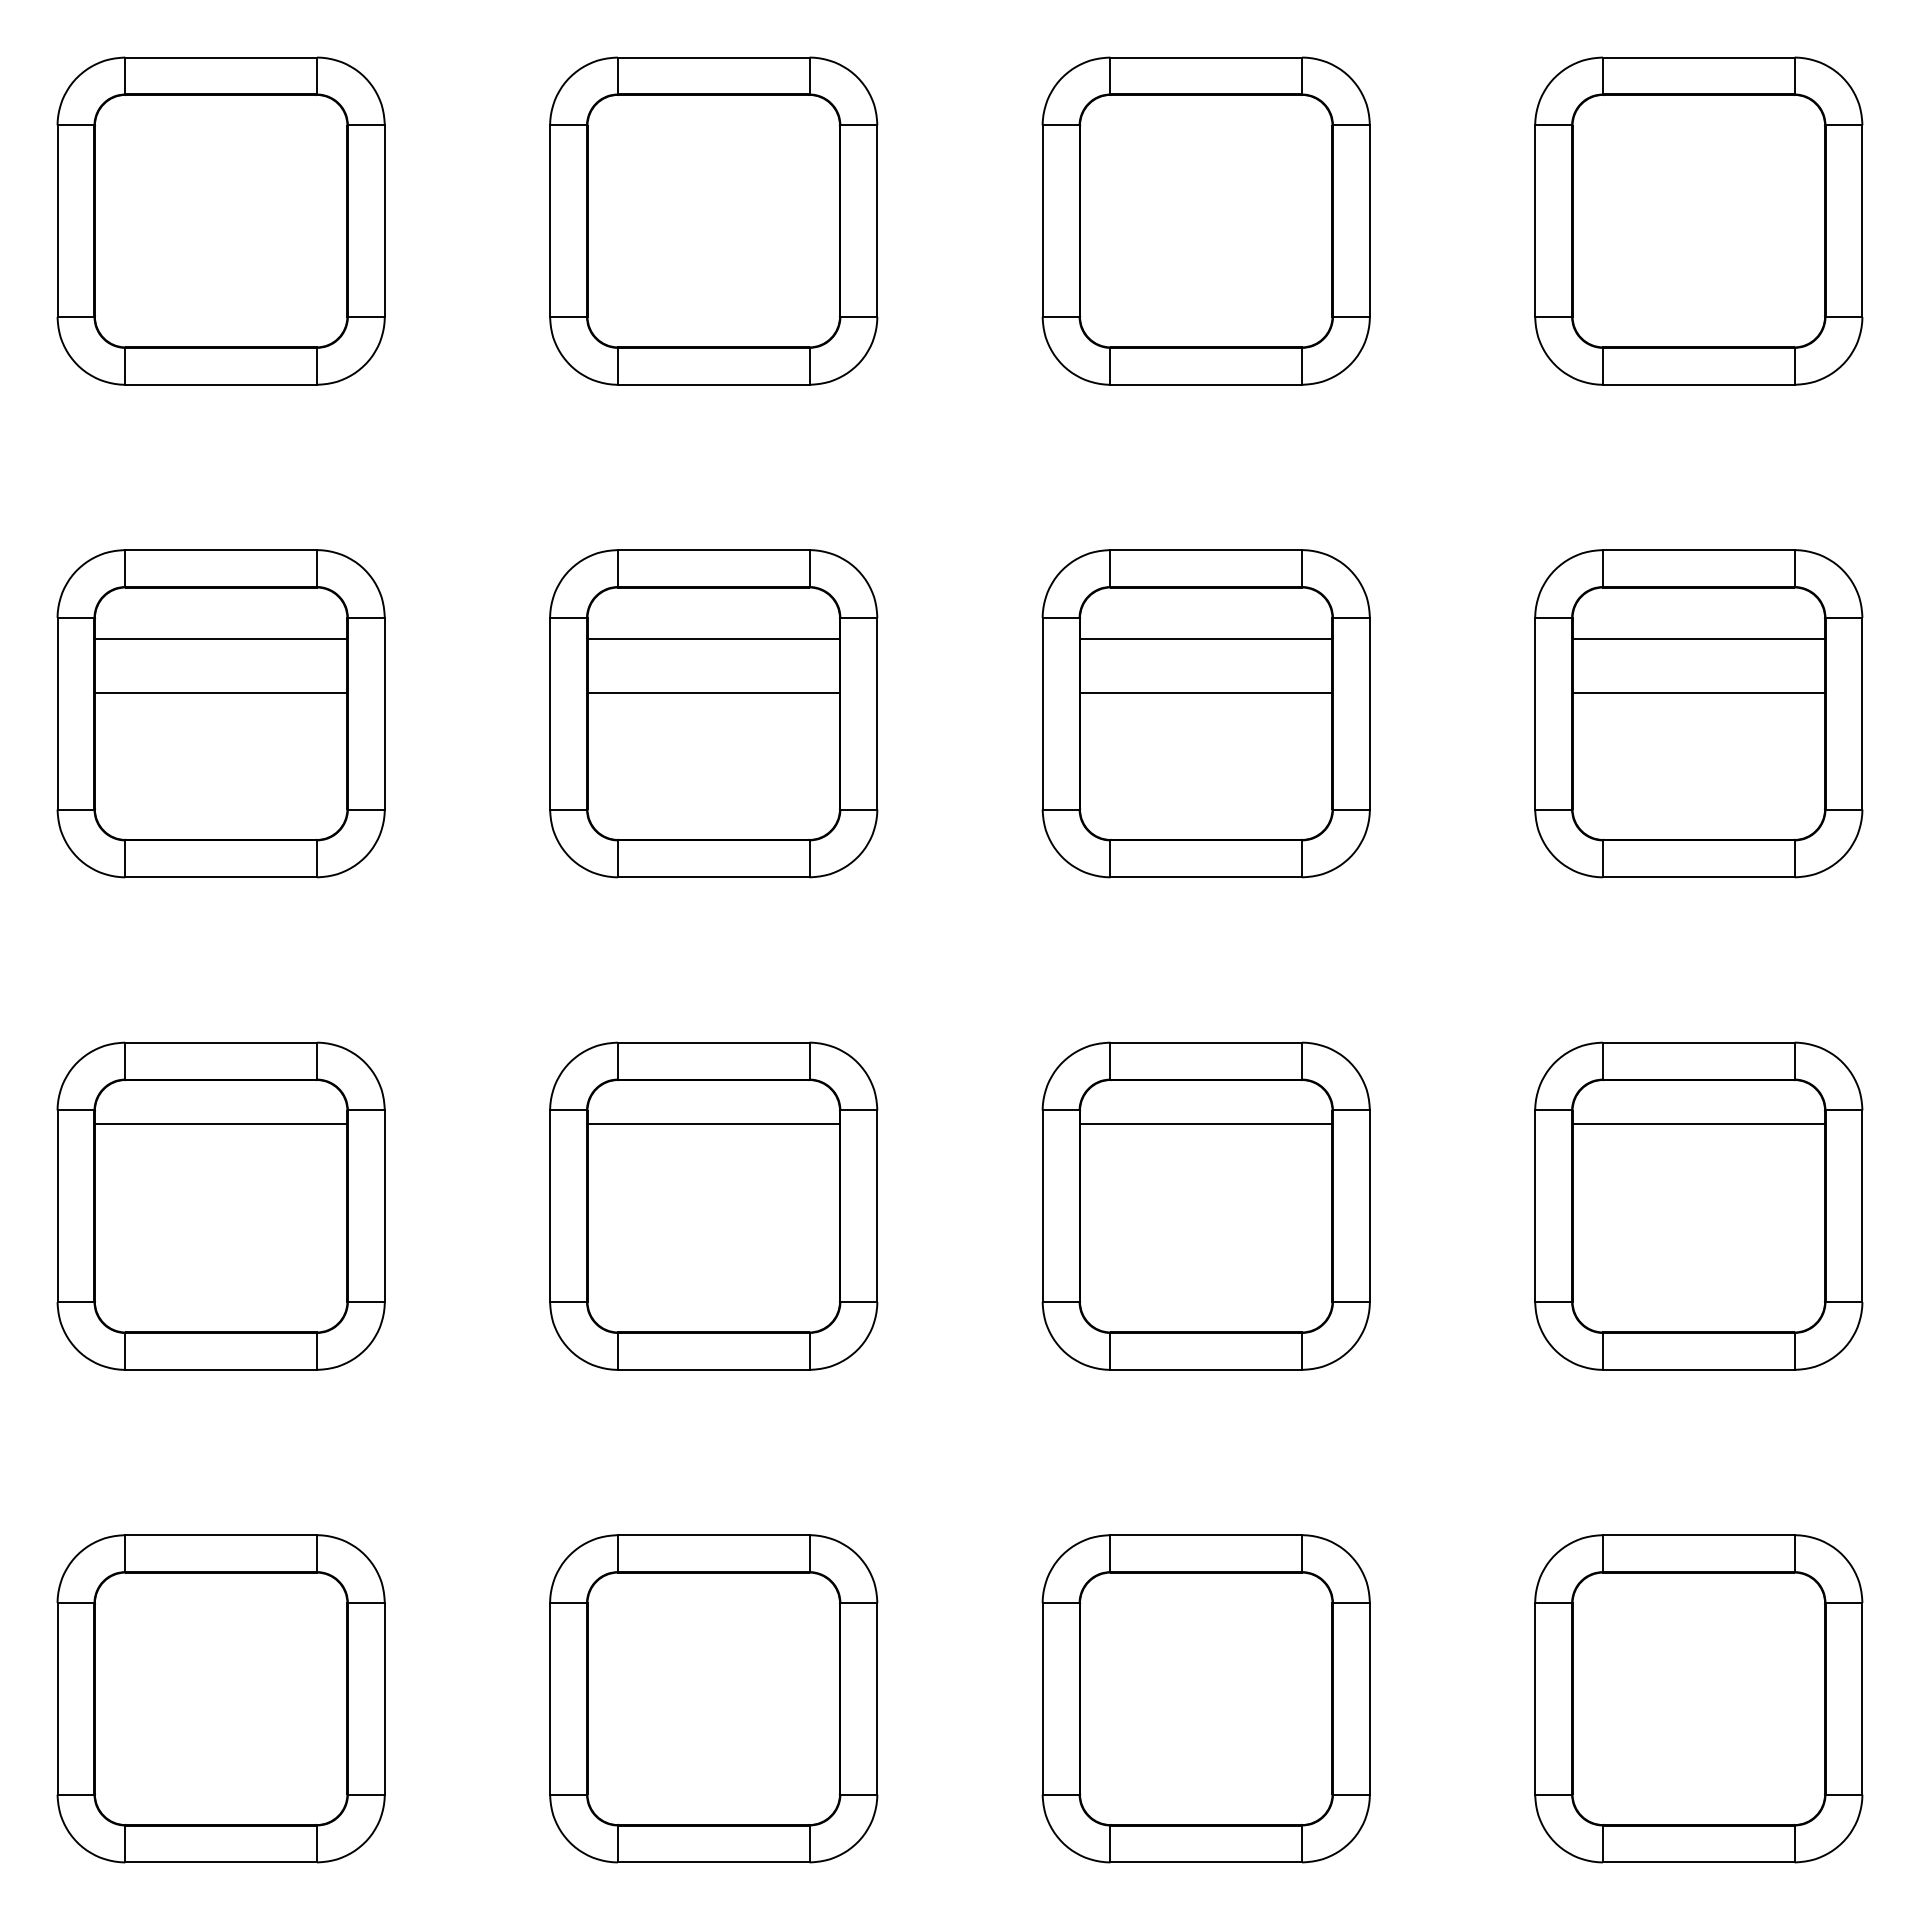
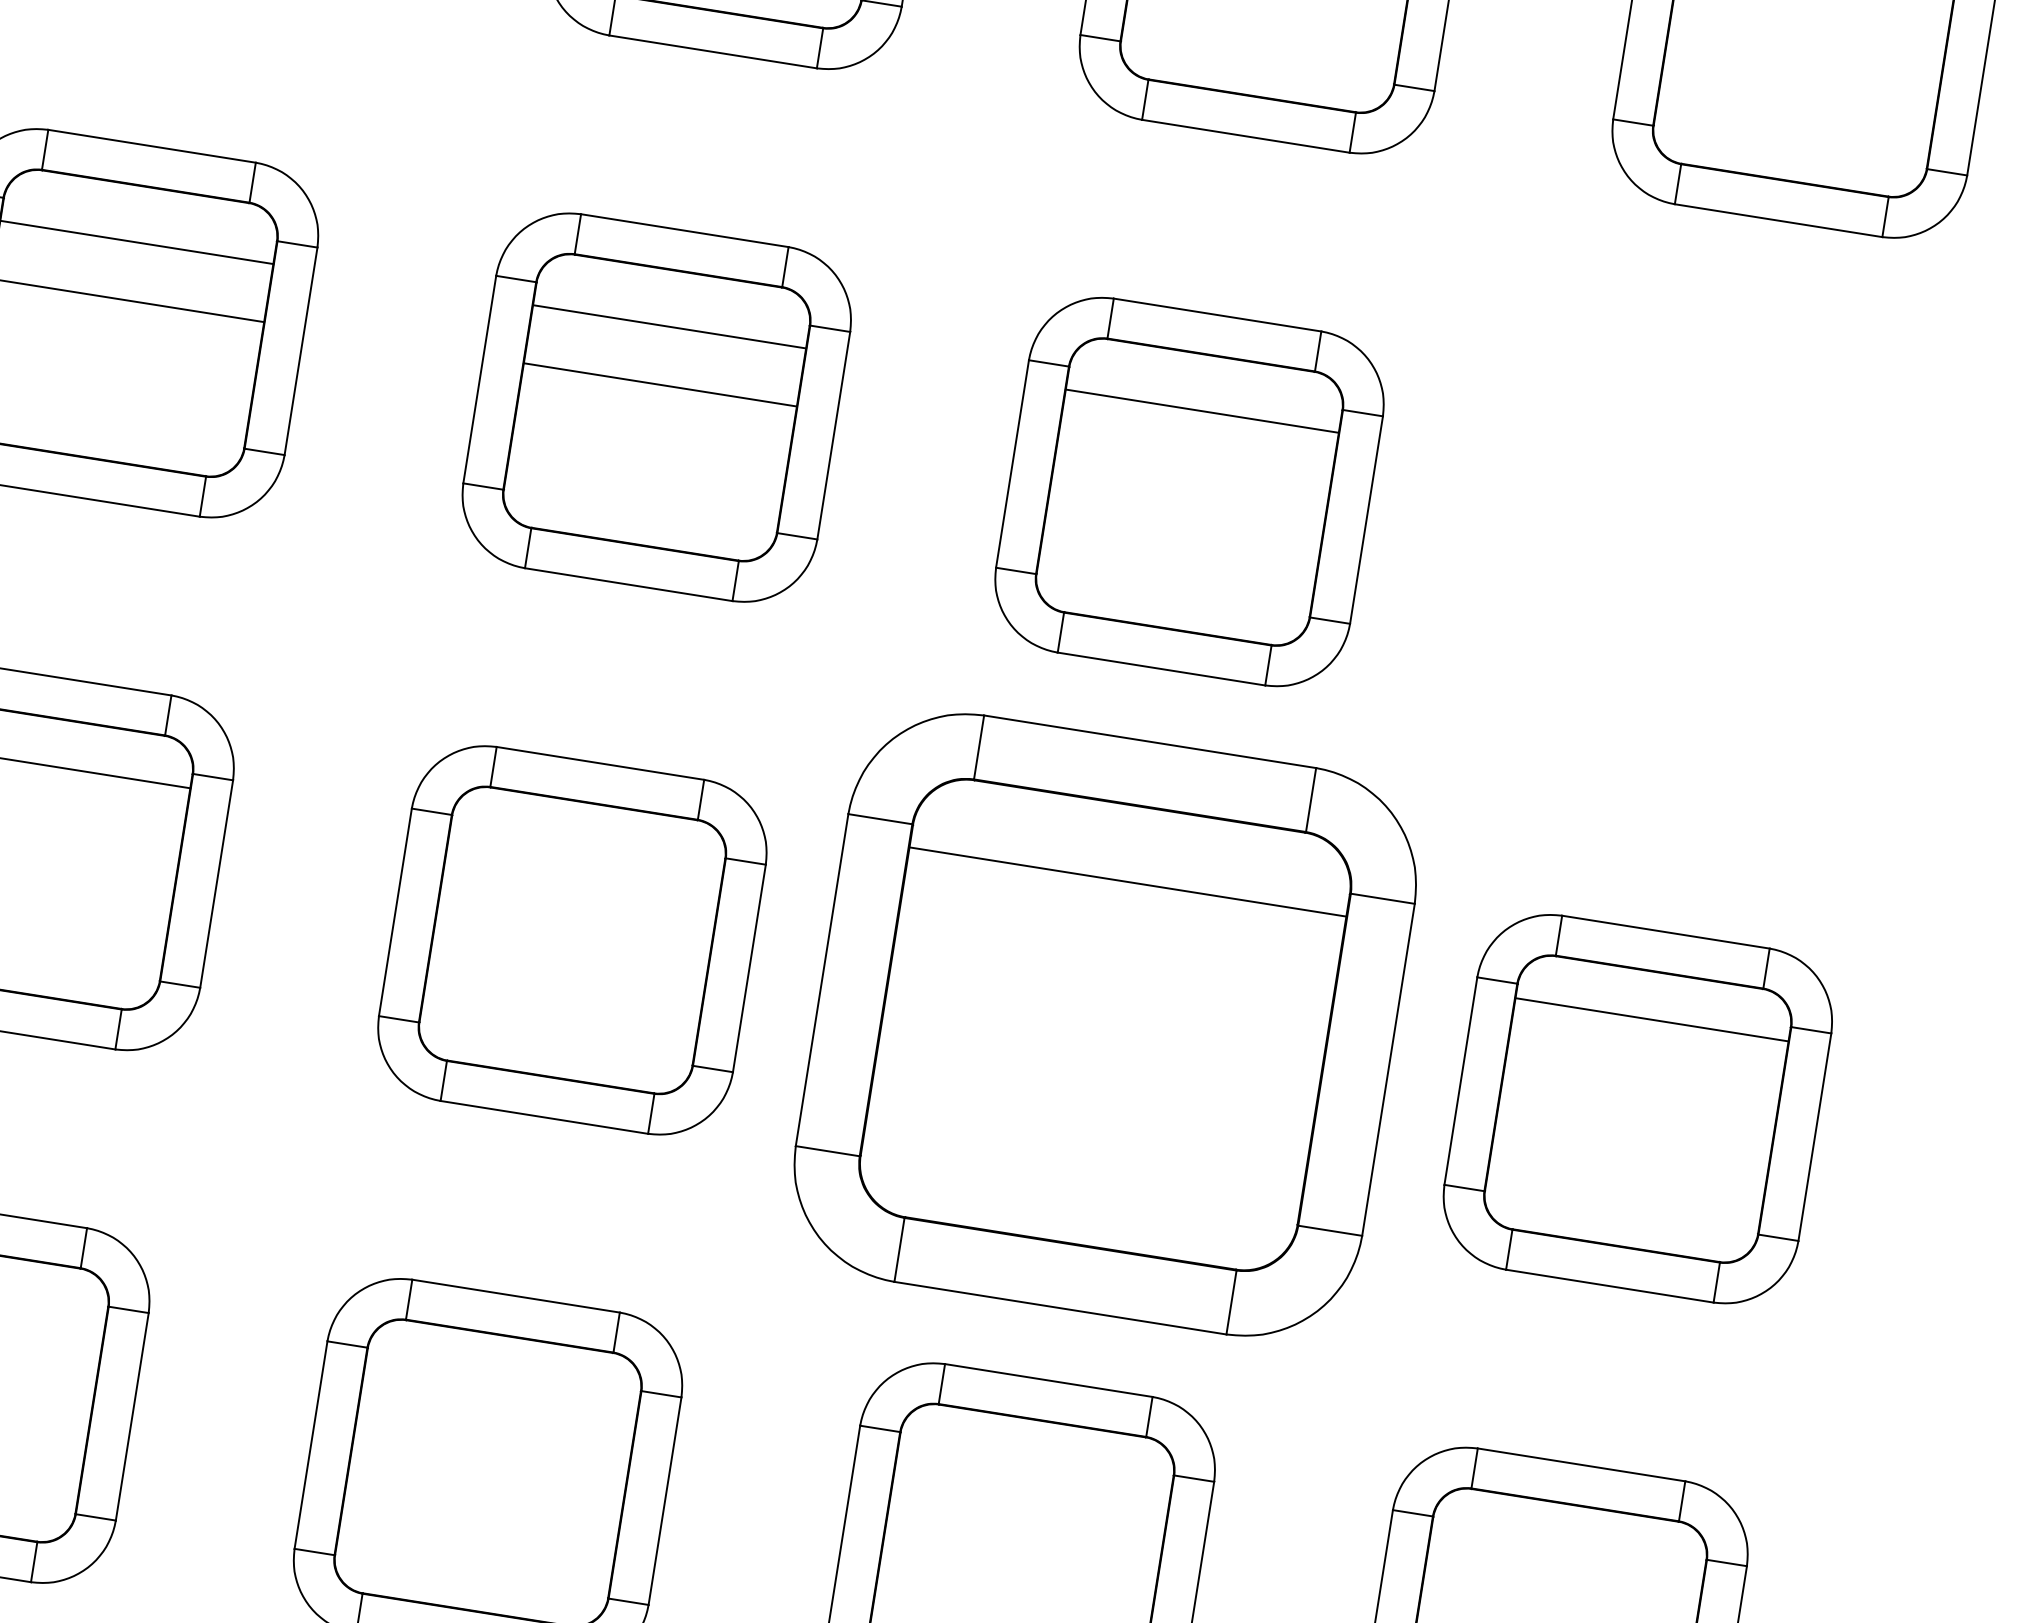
line: (1206, 692) -> (1193, 469), removed
part: (1698, 713) -> (1721, 576), removed
line: (713, 1123) -> (586, 850), removed
part: (1205, 1205) -> (1104, 1023), size x1.6

